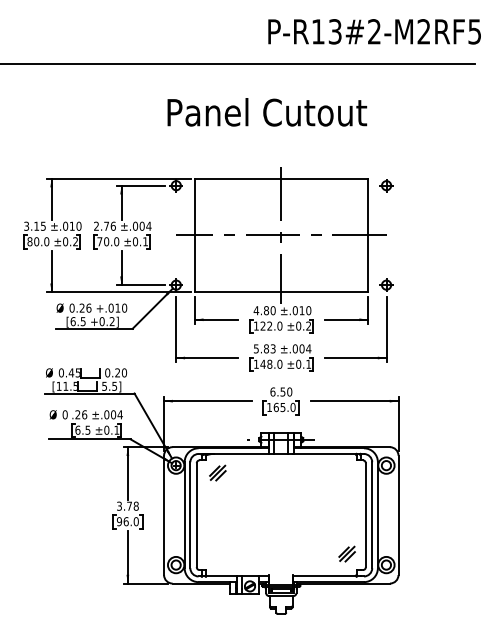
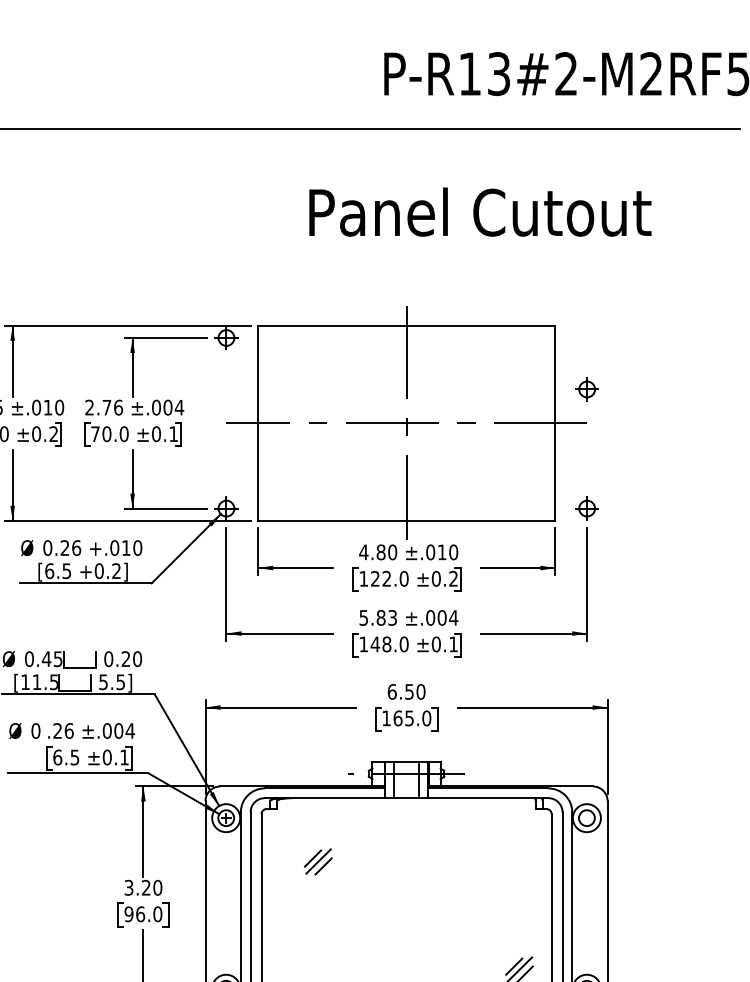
text: (267, 112) -> (480, 212), moved
part: (386, 185) -> (587, 389), moved
part: (217, 472) -> (317, 860), moved
text: (132, 505) -> (151, 886), 3.78 -> 3.20

